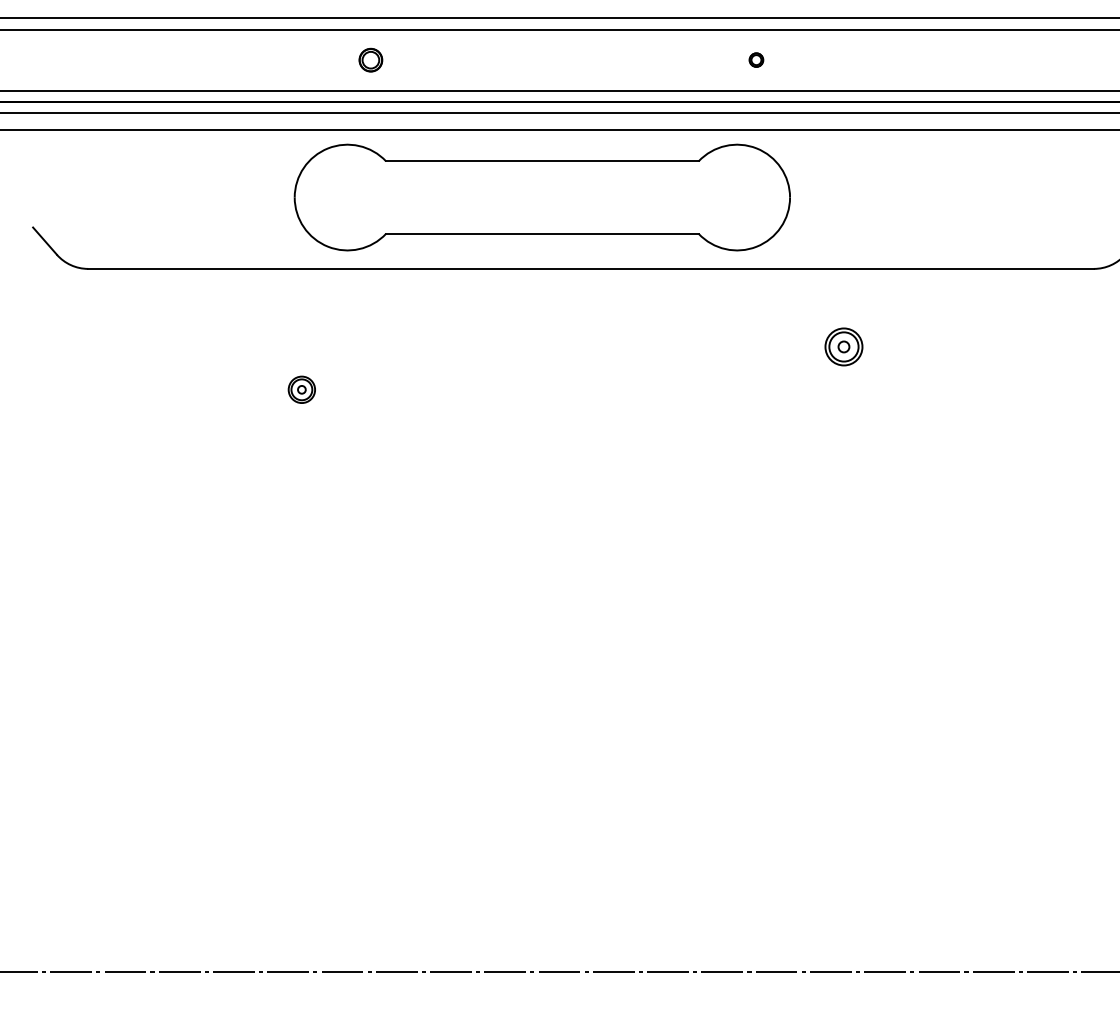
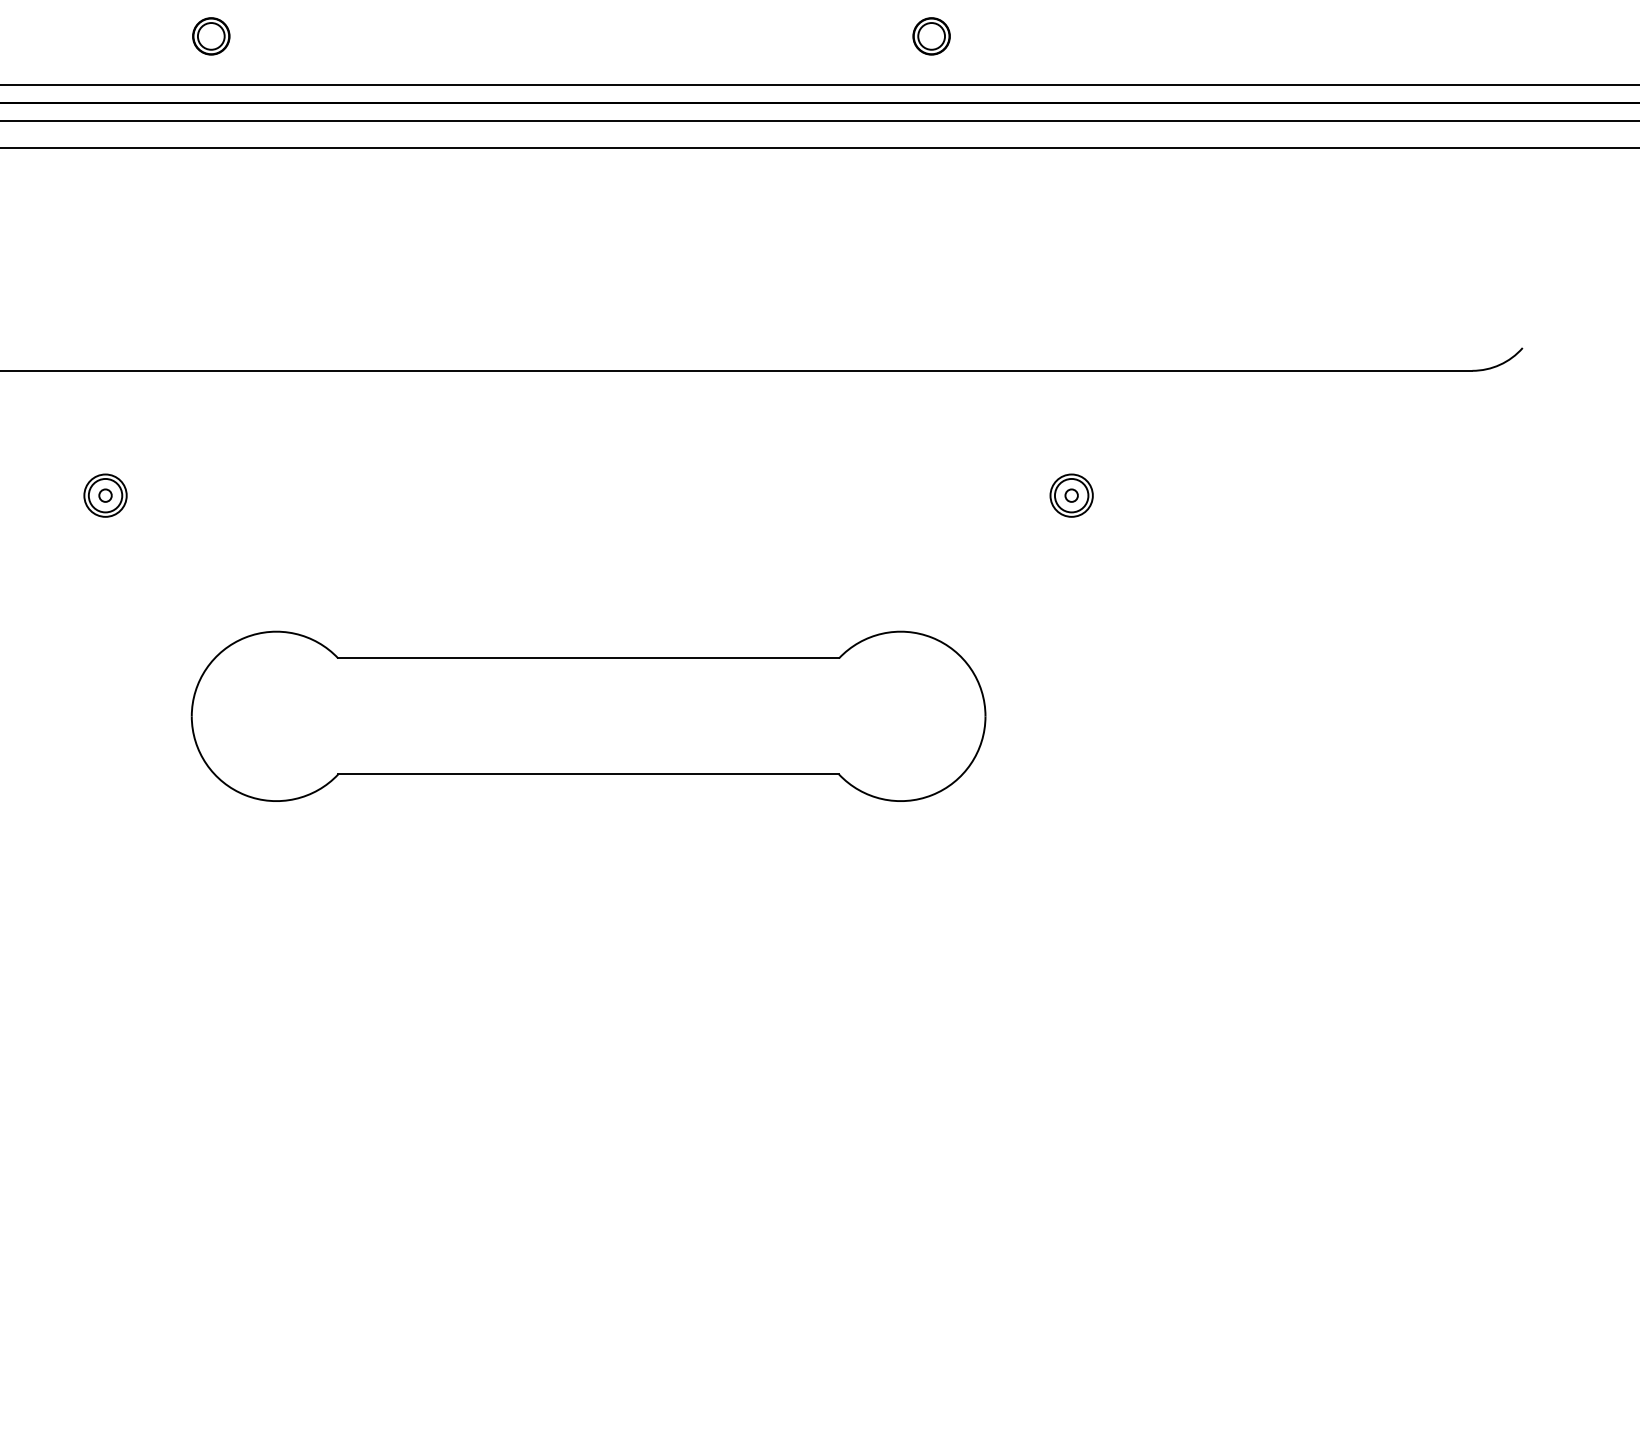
part: (370, 59) -> (210, 35), moved
part: (756, 59) -> (931, 35), size x1.67
part: (541, 197) -> (587, 716), moved
part: (843, 346) -> (1071, 495), size x0.71
part: (301, 389) -> (104, 495), moved

